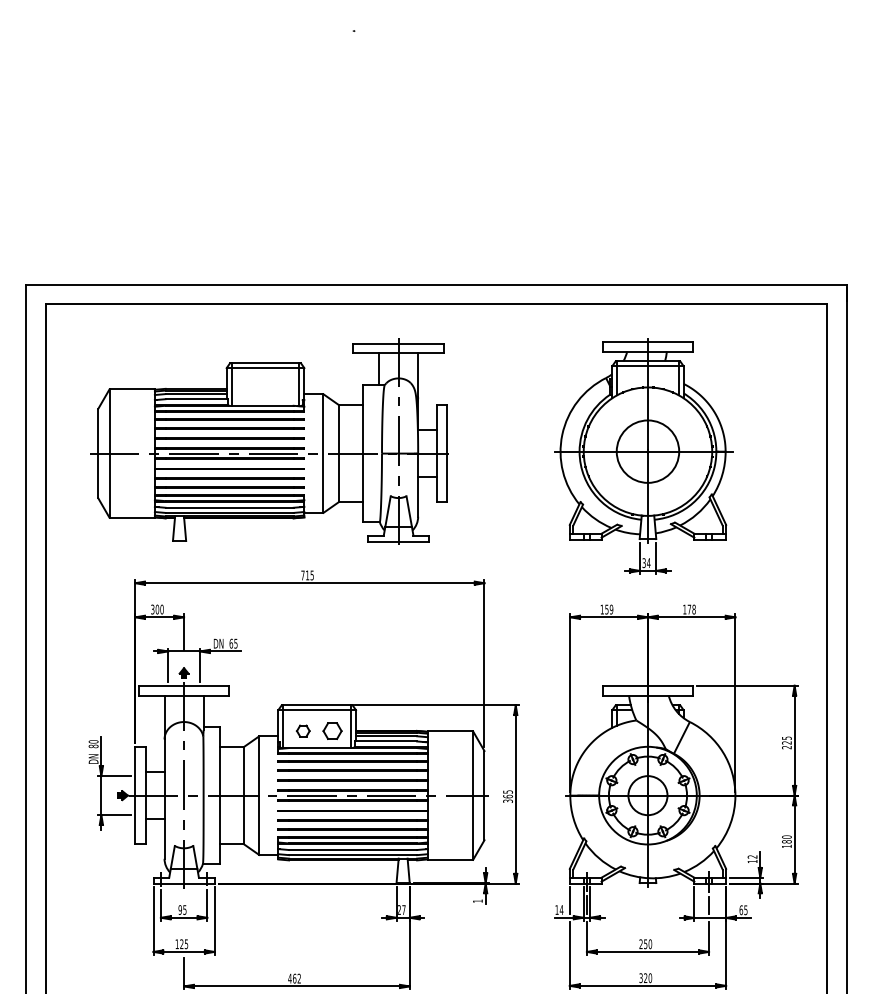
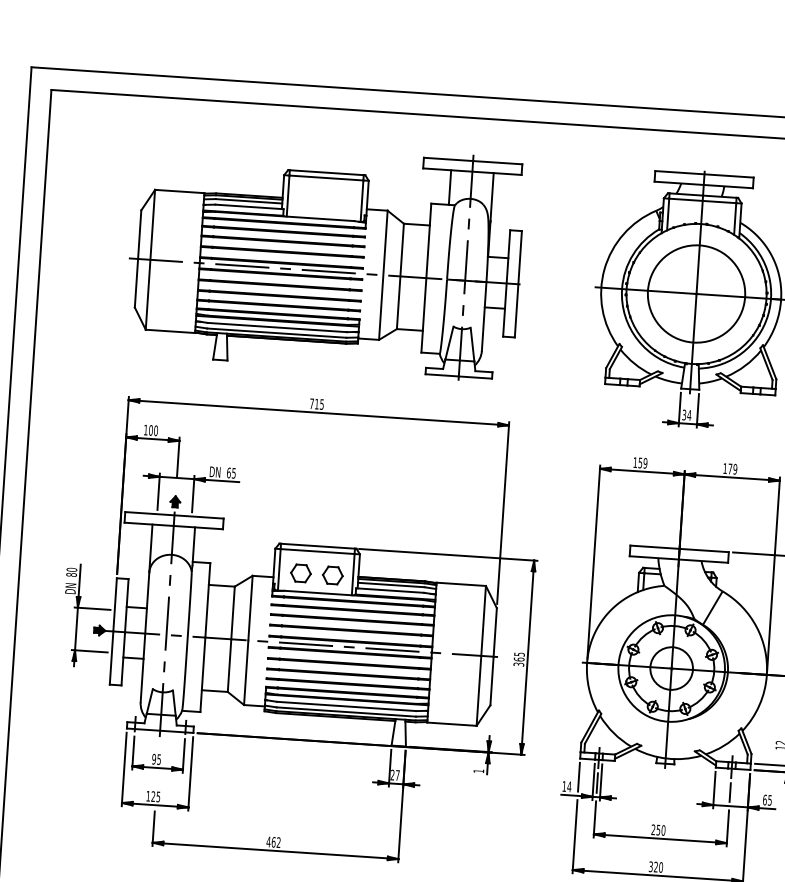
part: (269, 441) -> (325, 258), moved
circle: (647, 451) -> (696, 293), size x1.43
text: (152, 609) -> (145, 430), 300 -> 100
text: (693, 609) -> (734, 469), 178 -> 179
part: (303, 730) -> (301, 572), size x1.43

